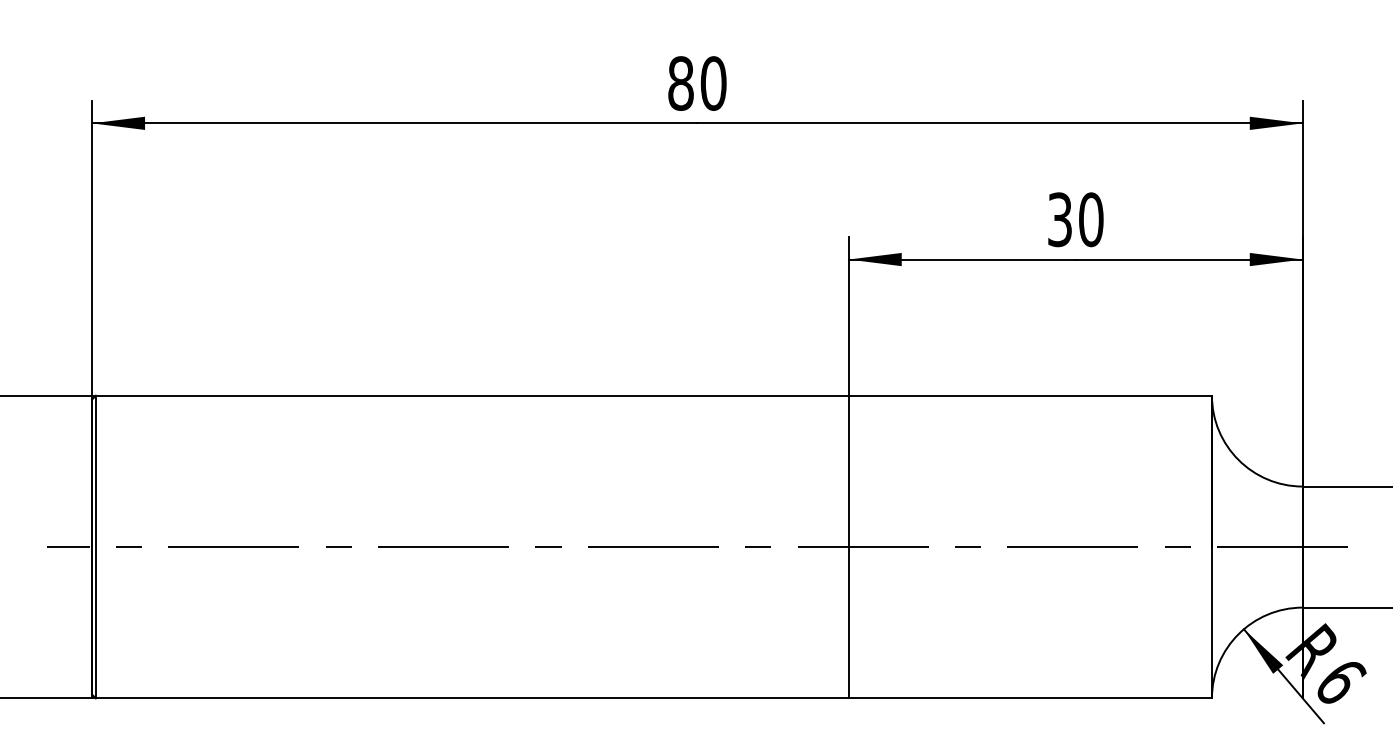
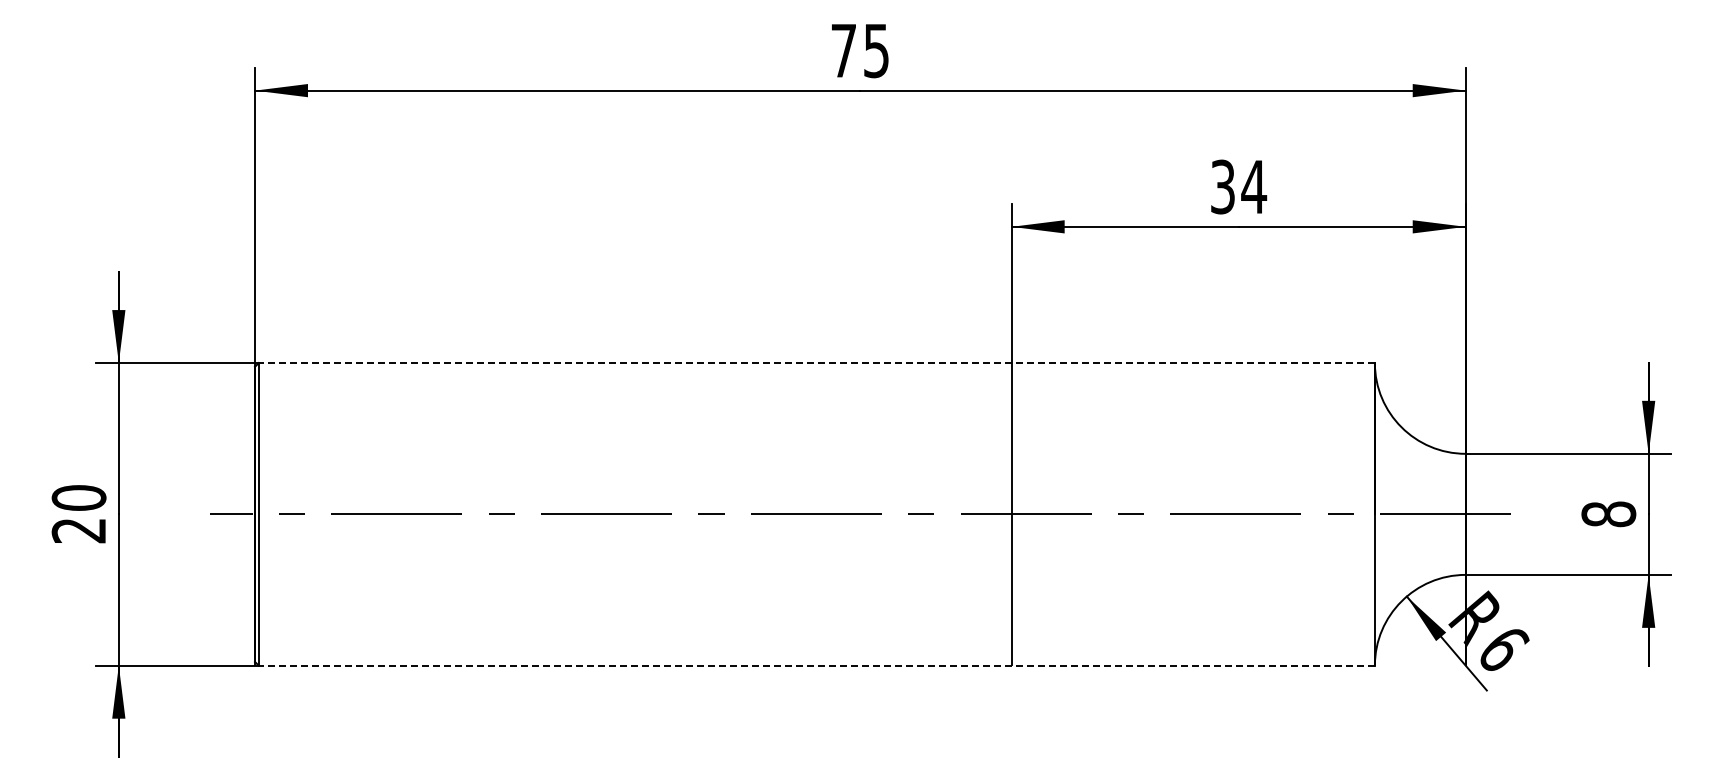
text: (697, 83) -> (860, 50), 80 -> 75
text: (1091, 219) -> (1254, 186), 30 -> 34
line: (653, 396) -> (816, 363), solid -> dashed
line: (653, 698) -> (816, 665), solid -> dashed

